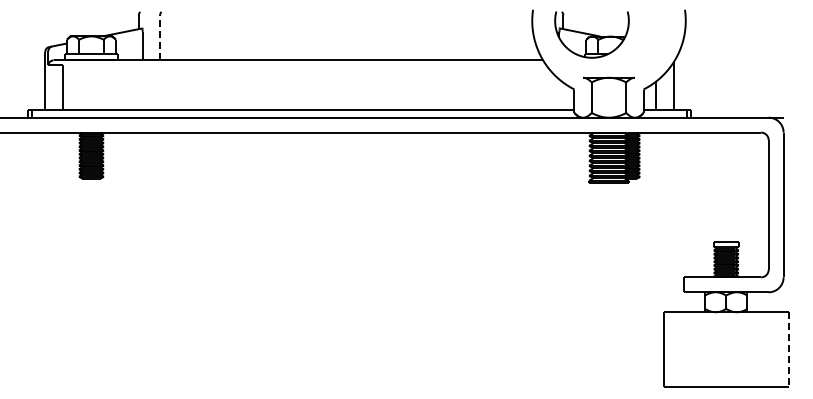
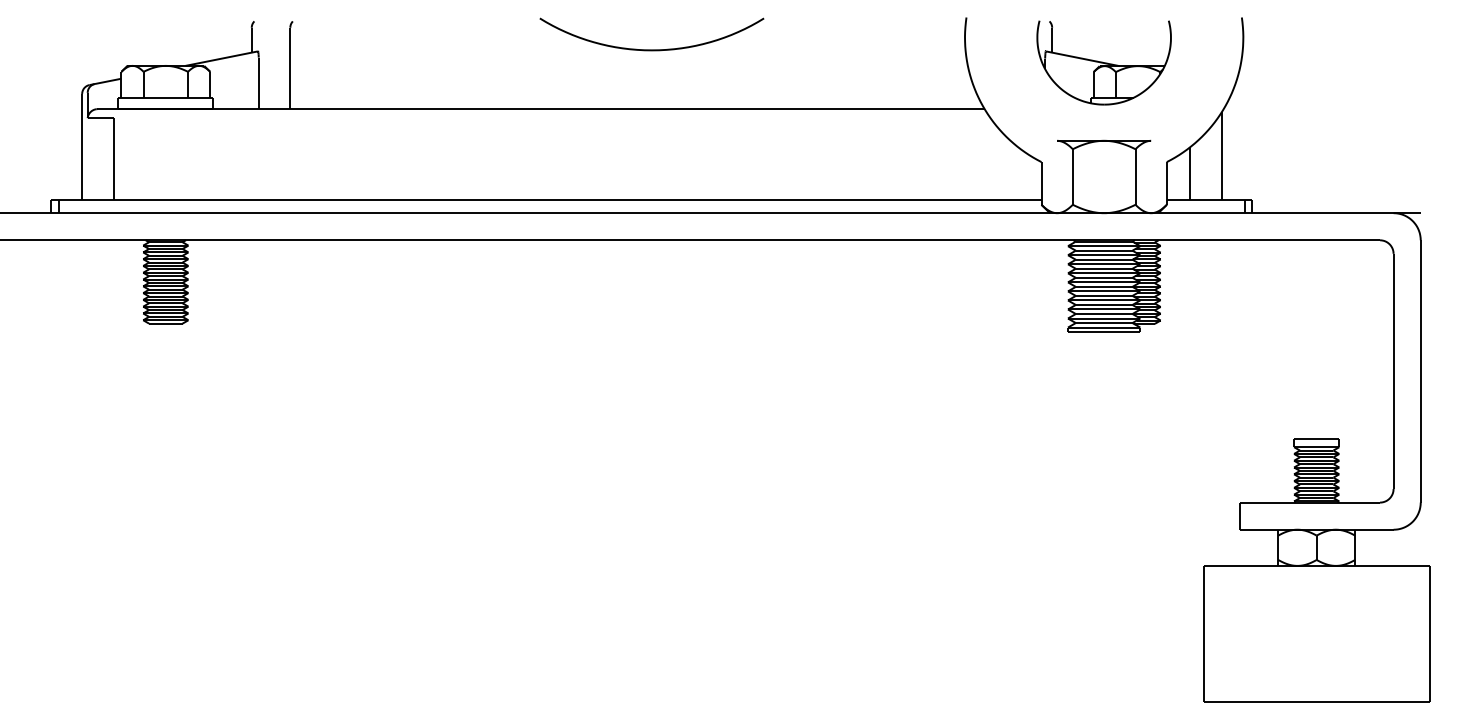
curve: (355, 26) -> (644, 47), added
part: (591, 34) -> (1103, 62), moved
line: (160, 37) -> (291, 67), dashed -> solid
line: (788, 350) -> (1429, 635), dashed -> solid

